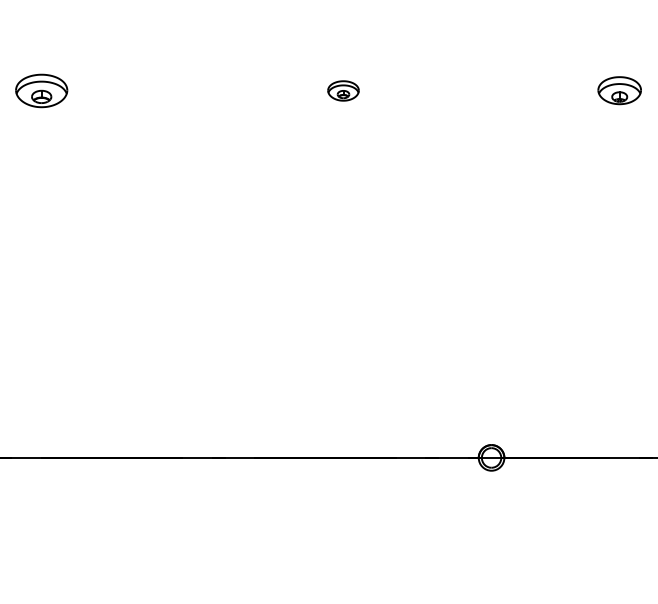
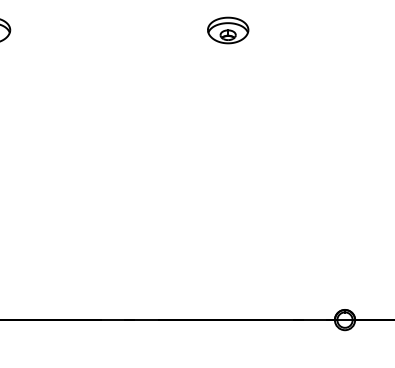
part: (343, 90) -> (228, 30), size x1.67

